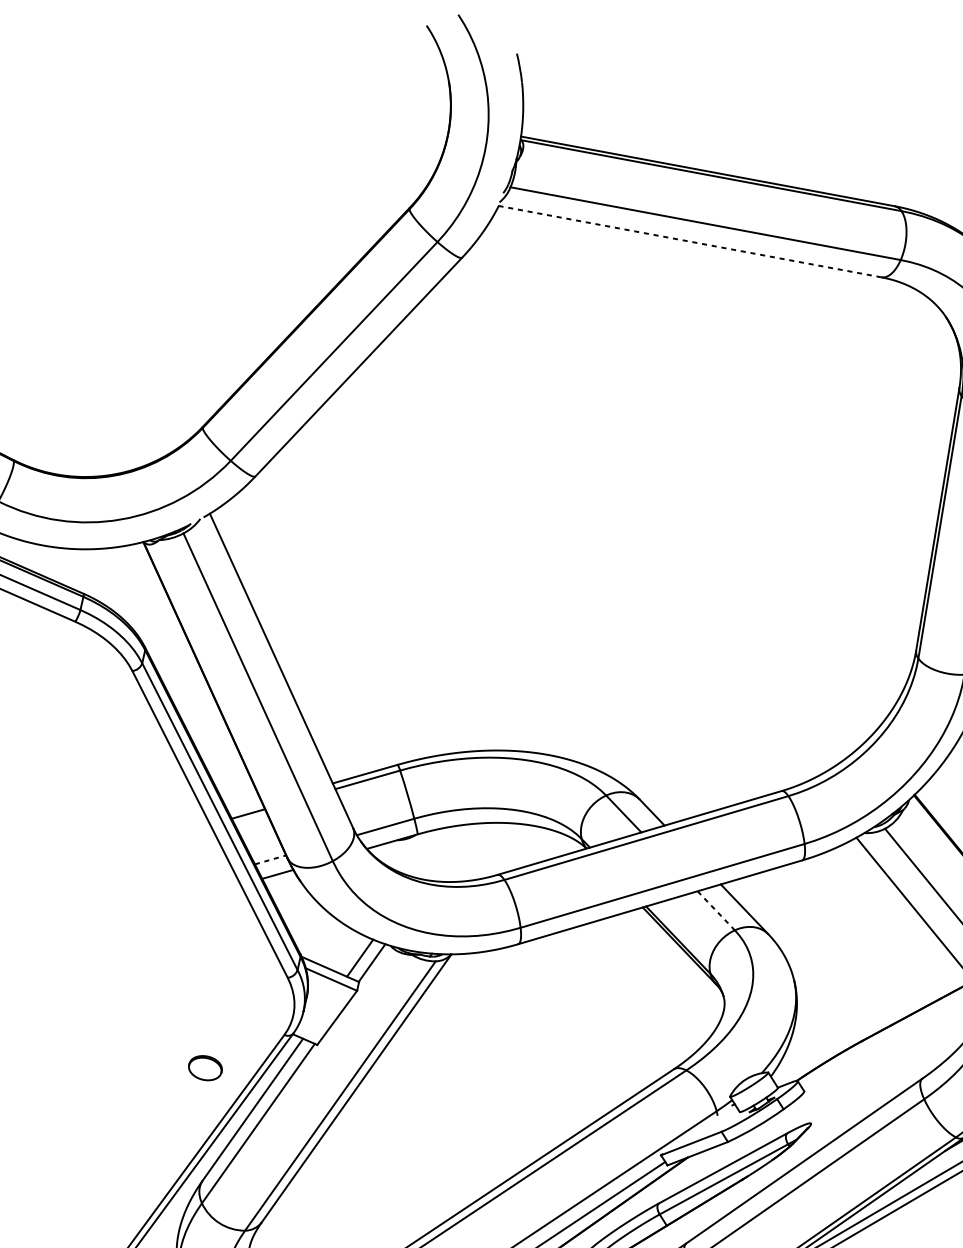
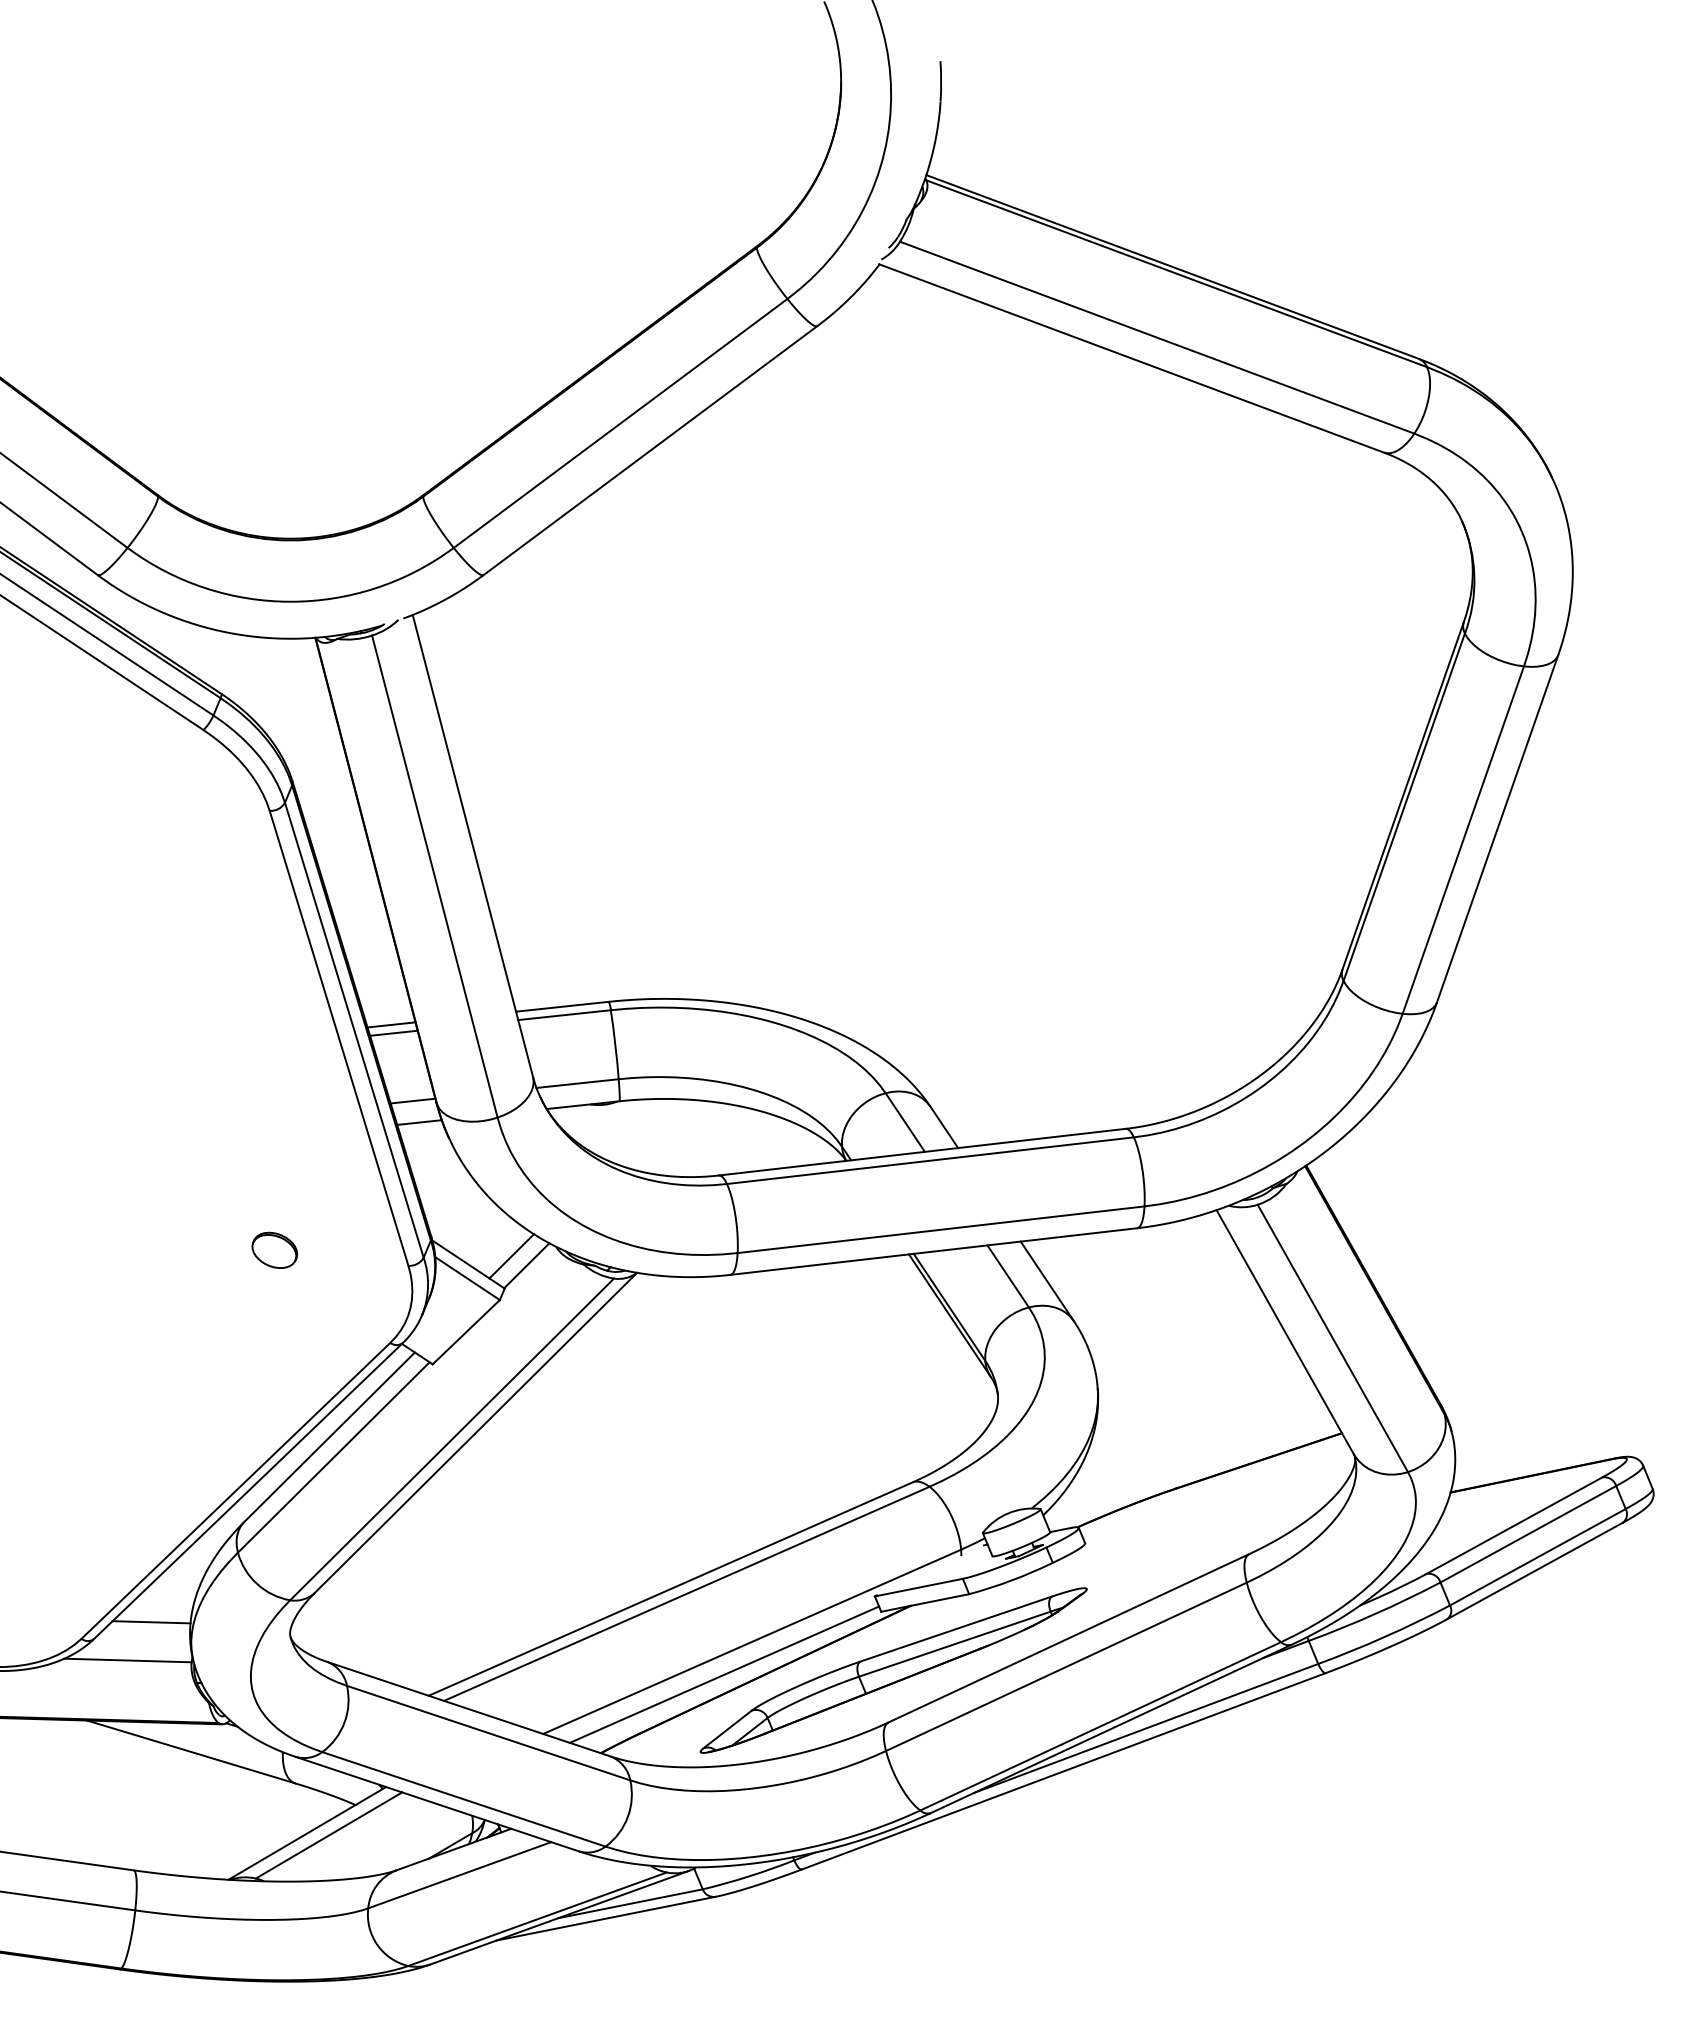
line: (690, 241) -> (1132, 358), dashed -> solid
line: (245, 808) -> (391, 1024), added
line: (270, 860) -> (413, 1101), dashed -> solid
line: (716, 910) -> (1008, 1276), dashed -> solid
part: (205, 1067) -> (274, 1249), moved

